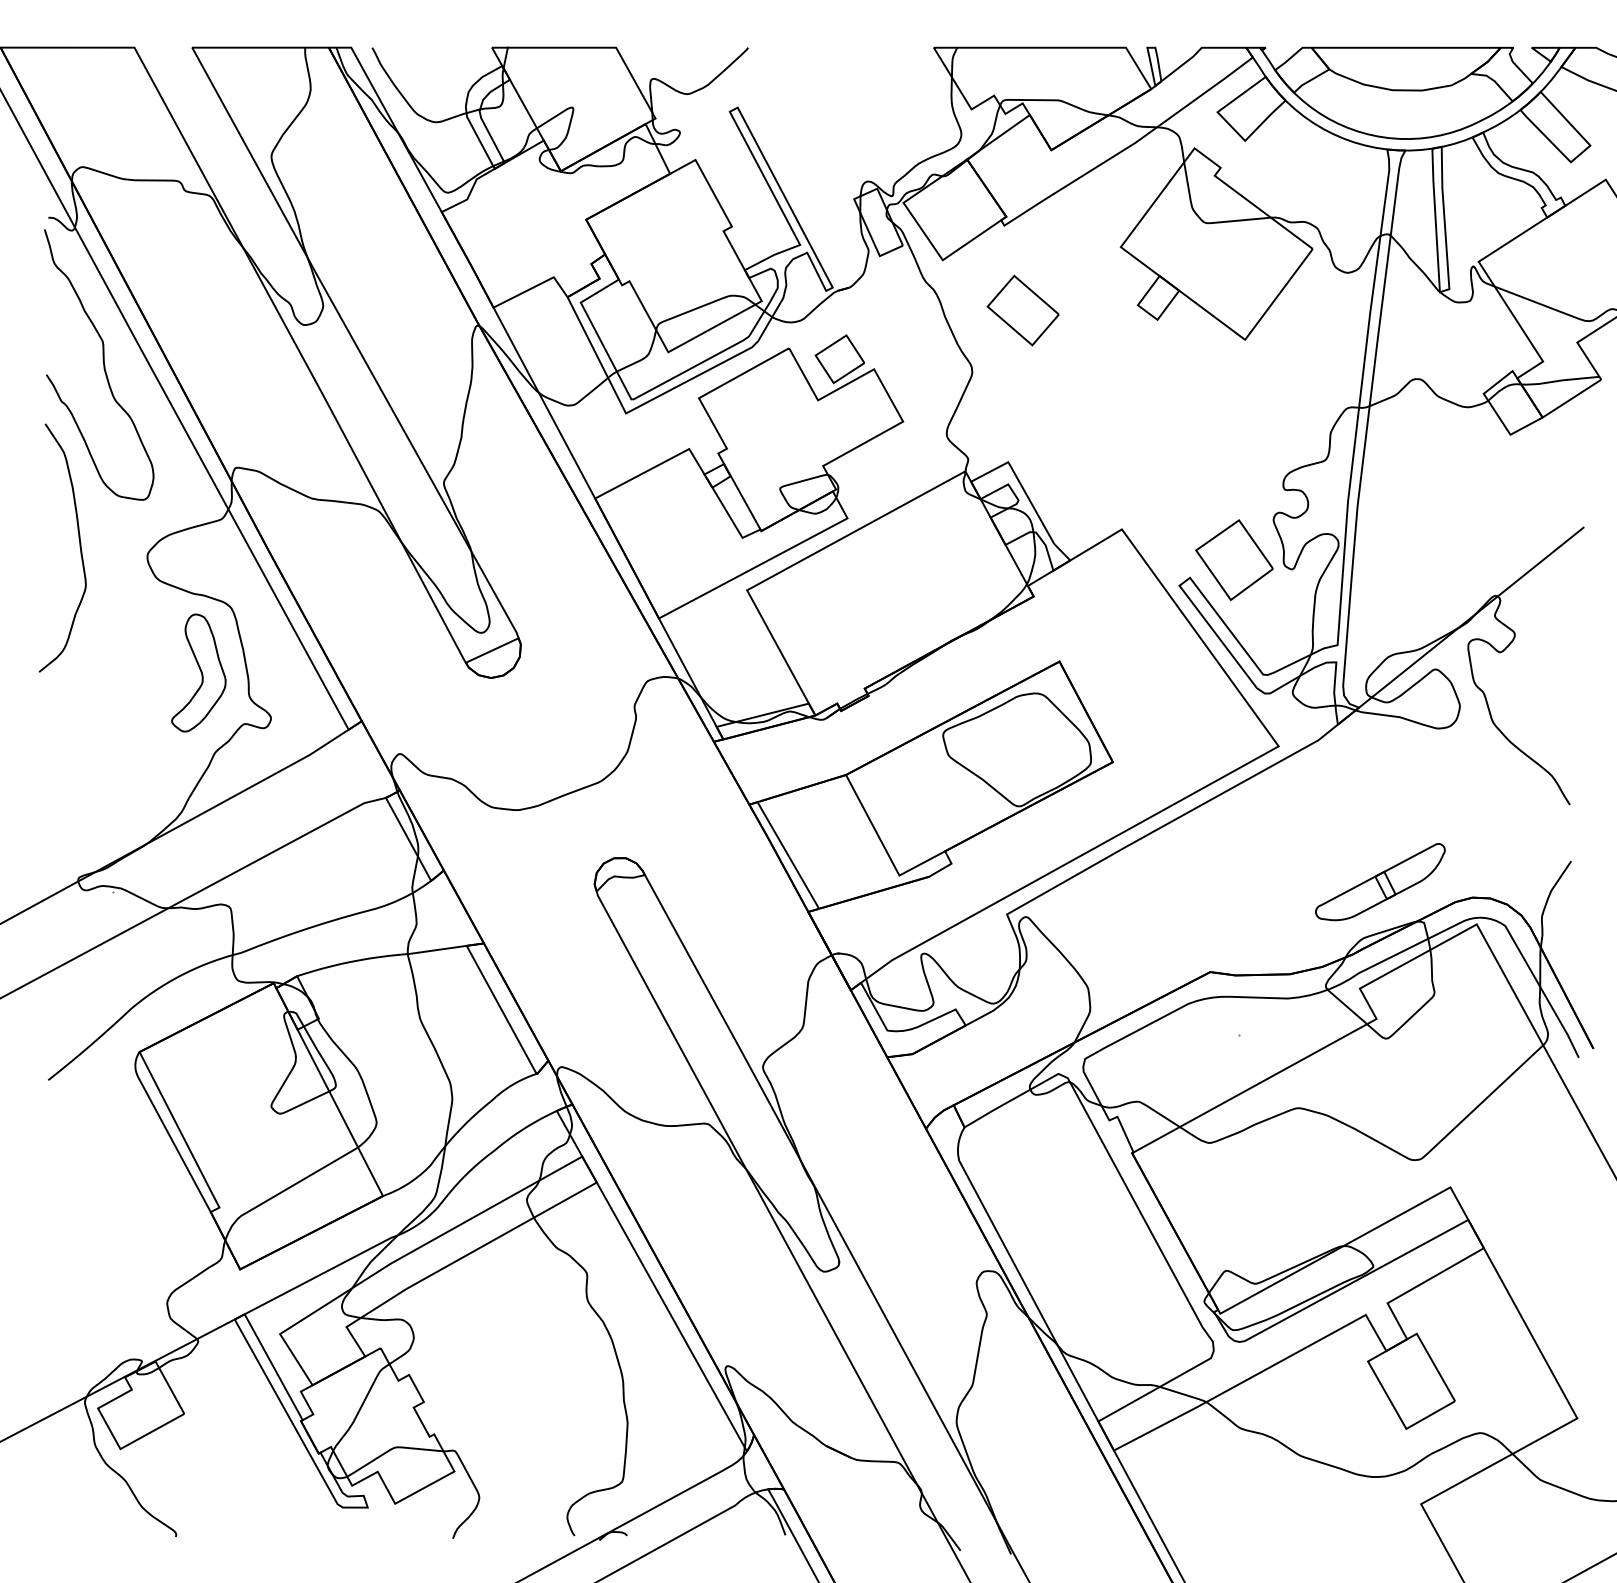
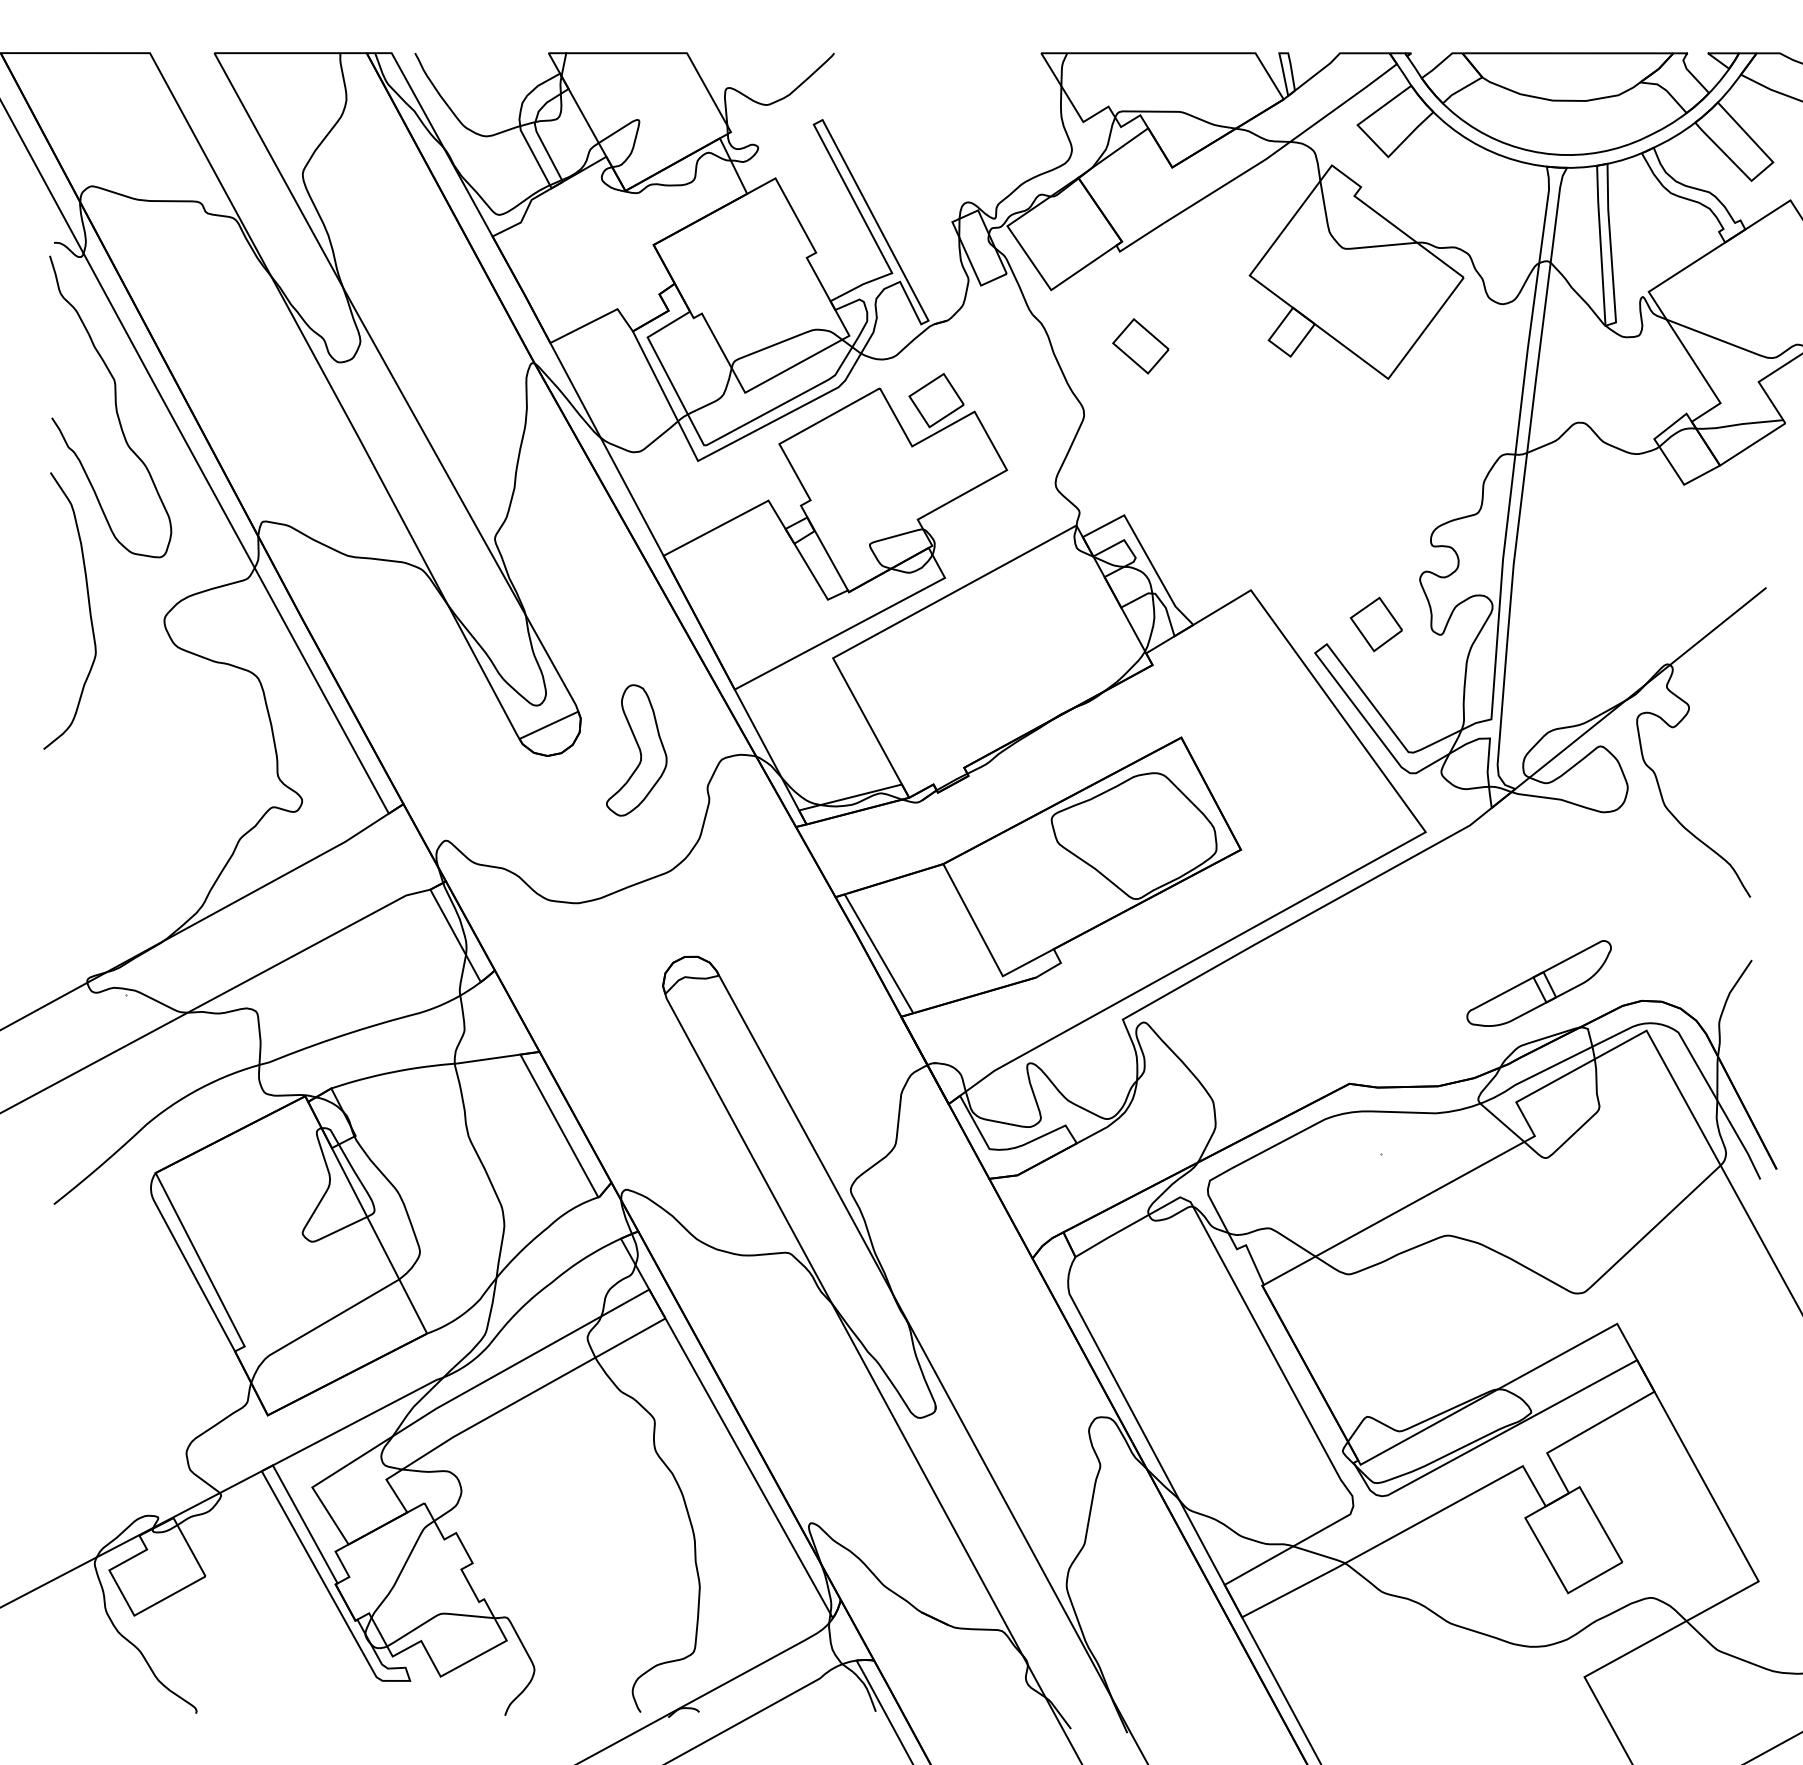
part: (1022, 310) -> (1140, 346), size x0.7
part: (1234, 560) -> (1376, 624), size x0.6
part: (198, 673) -> (636, 750), moved

